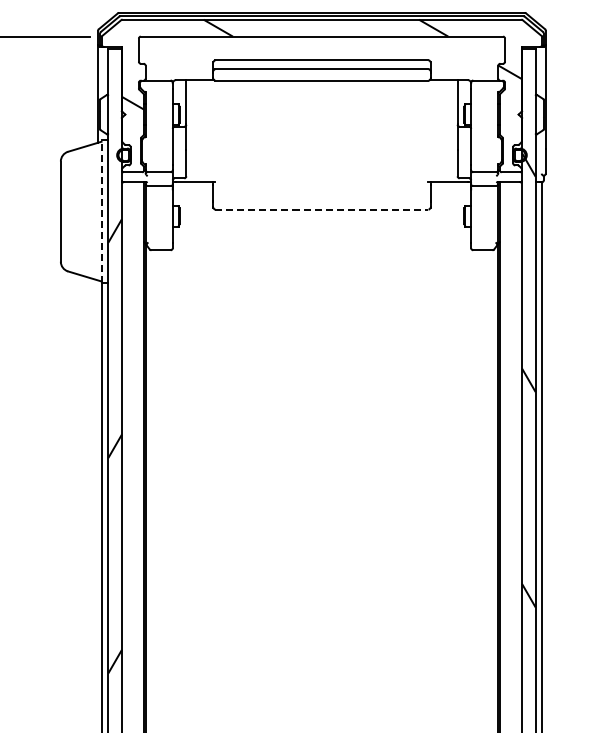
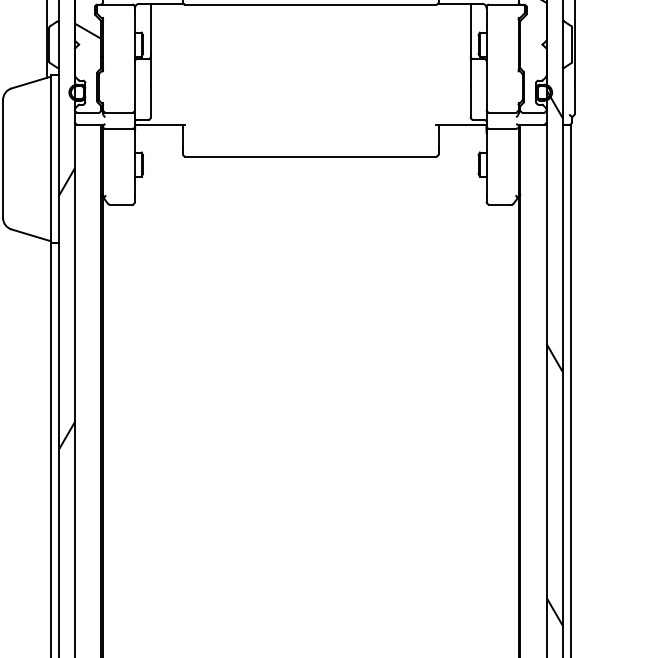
line: (322, 209) -> (311, 156), dashed -> solid
line: (101, 211) -> (50, 158), dashed -> solid

